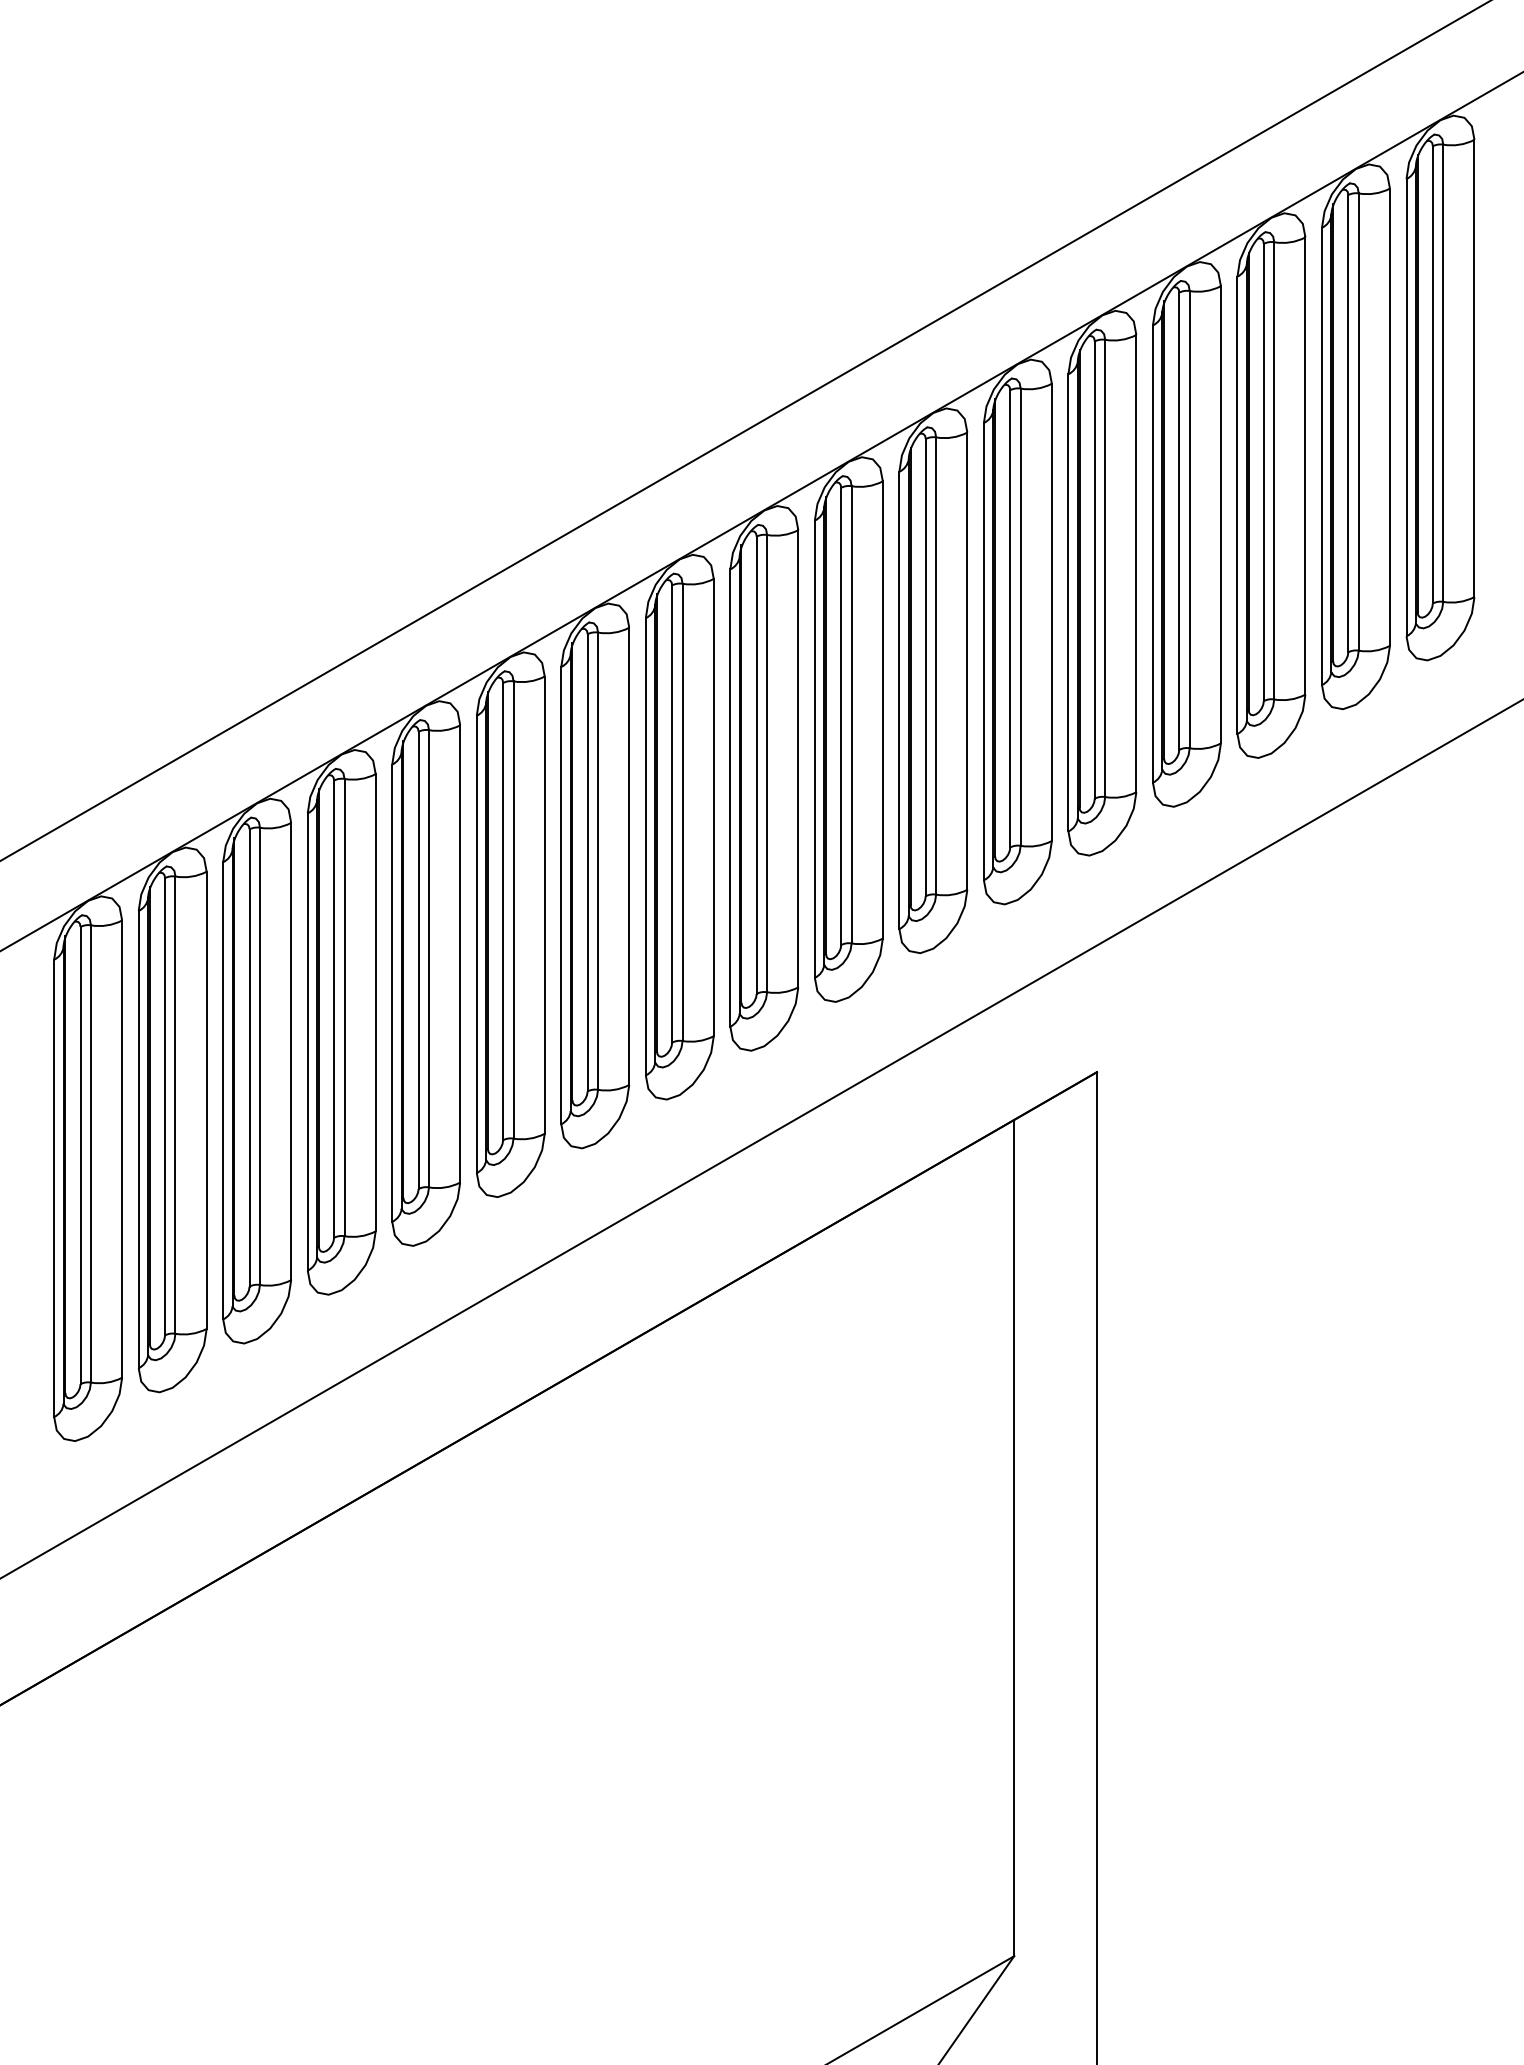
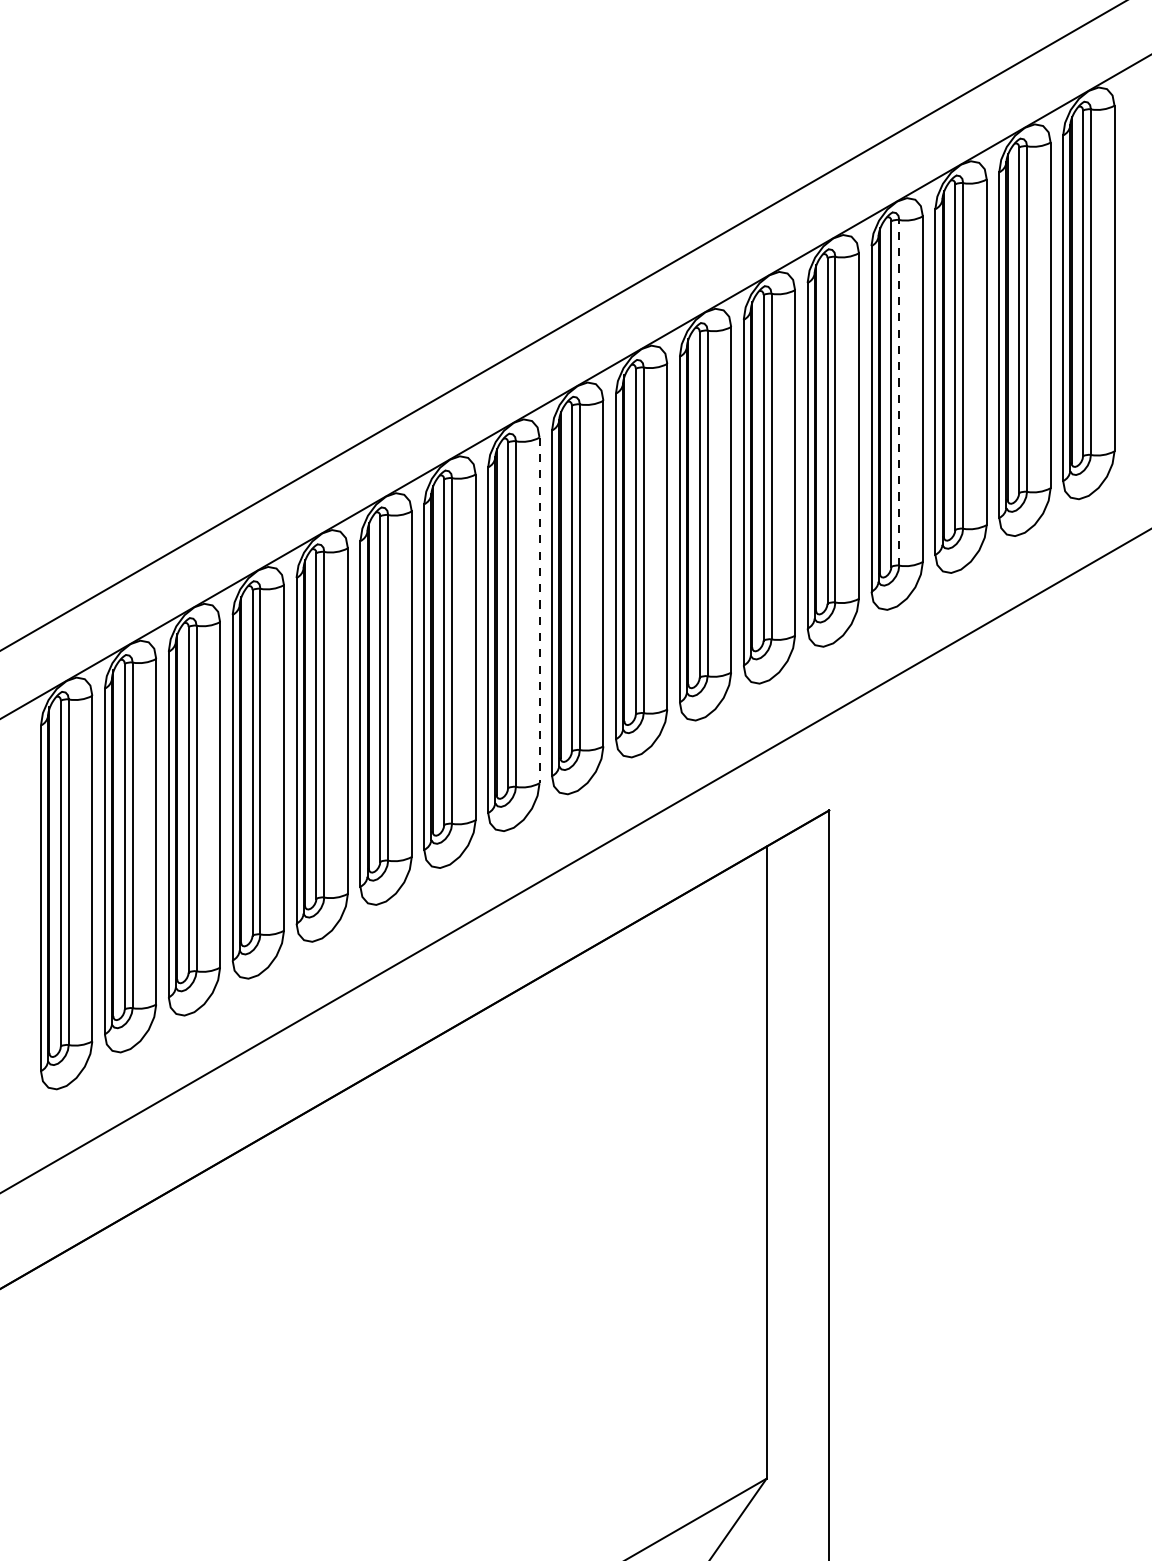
line: (1189, 519) -> (899, 392), solid -> dashed
line: (713, 807) -> (539, 610), solid -> dashed

